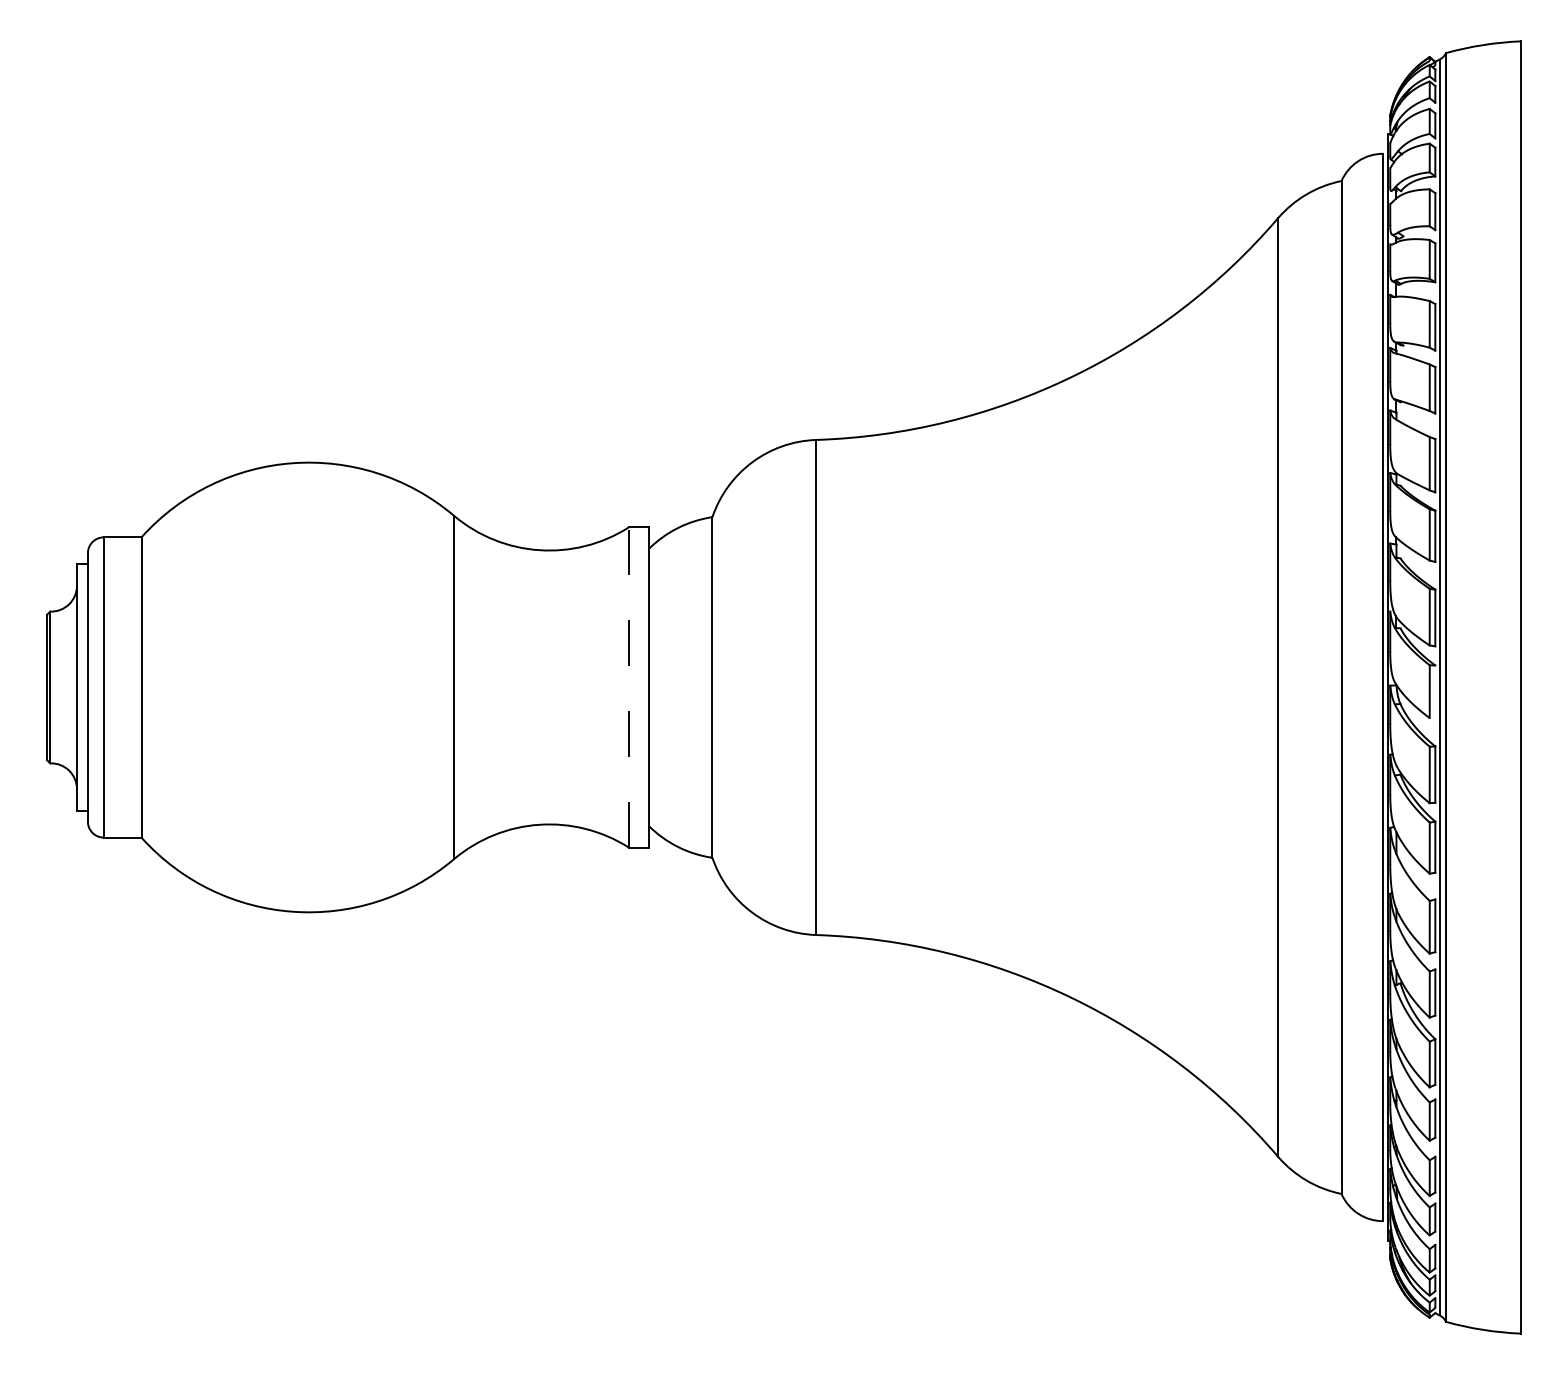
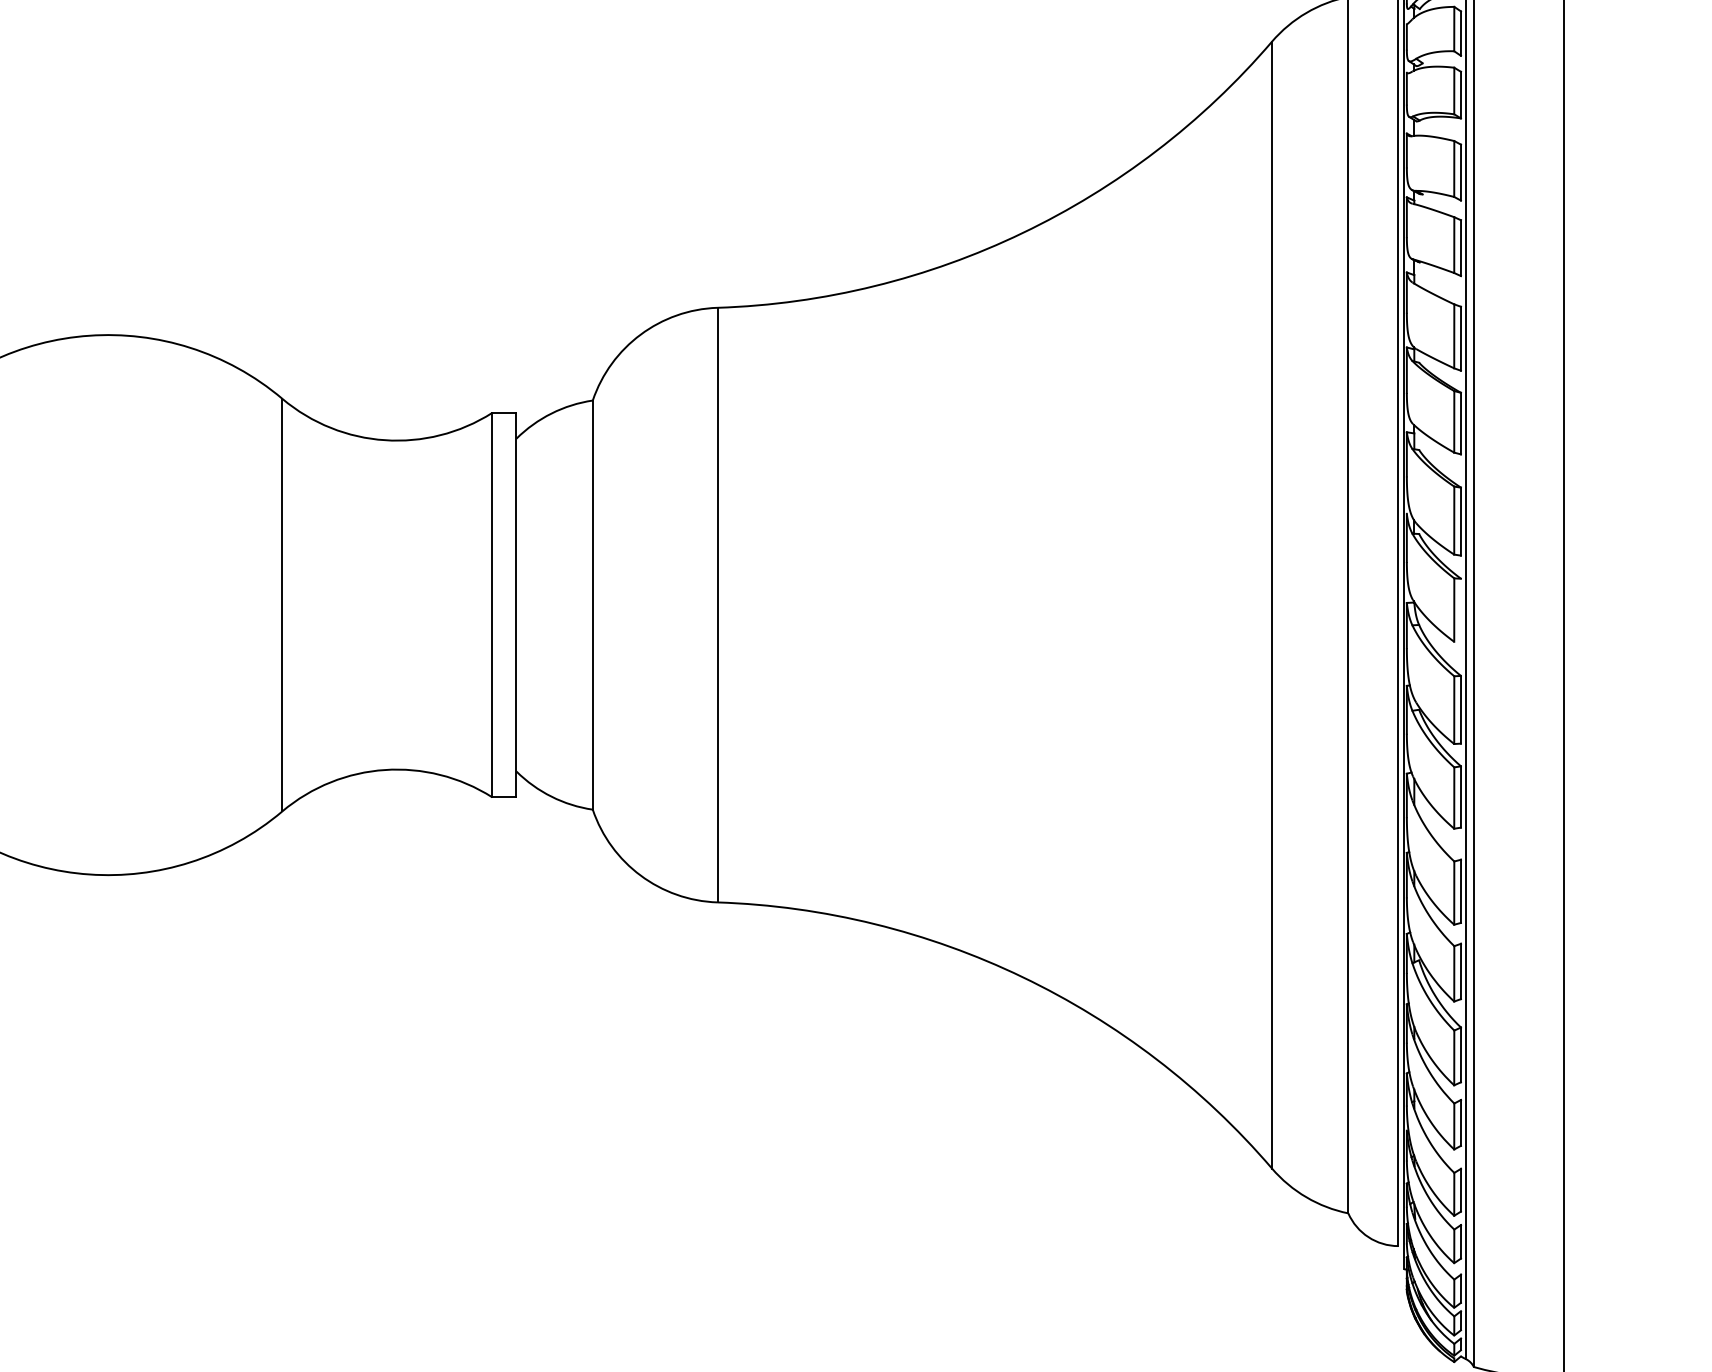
line: (628, 686) -> (491, 603), dashed -> solid

